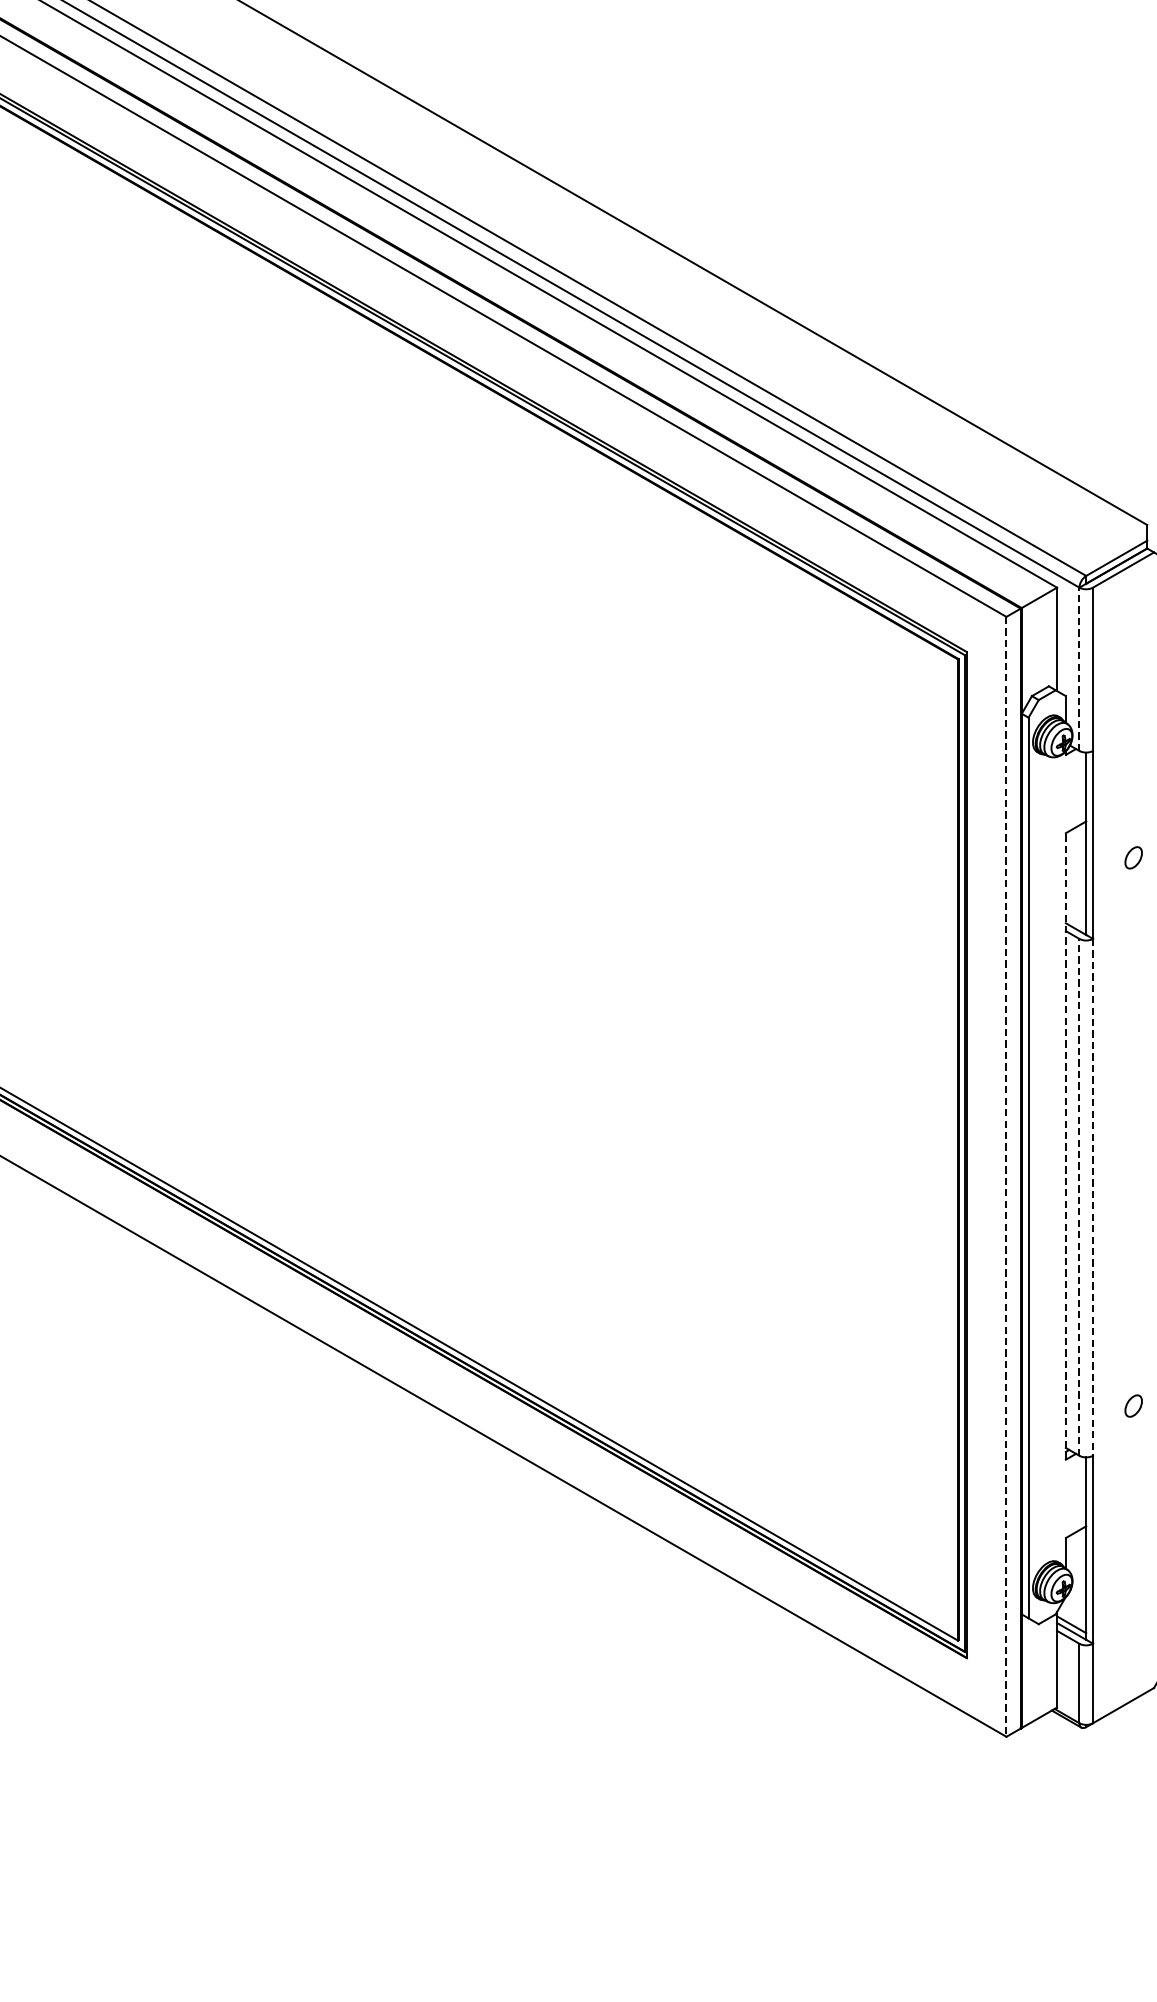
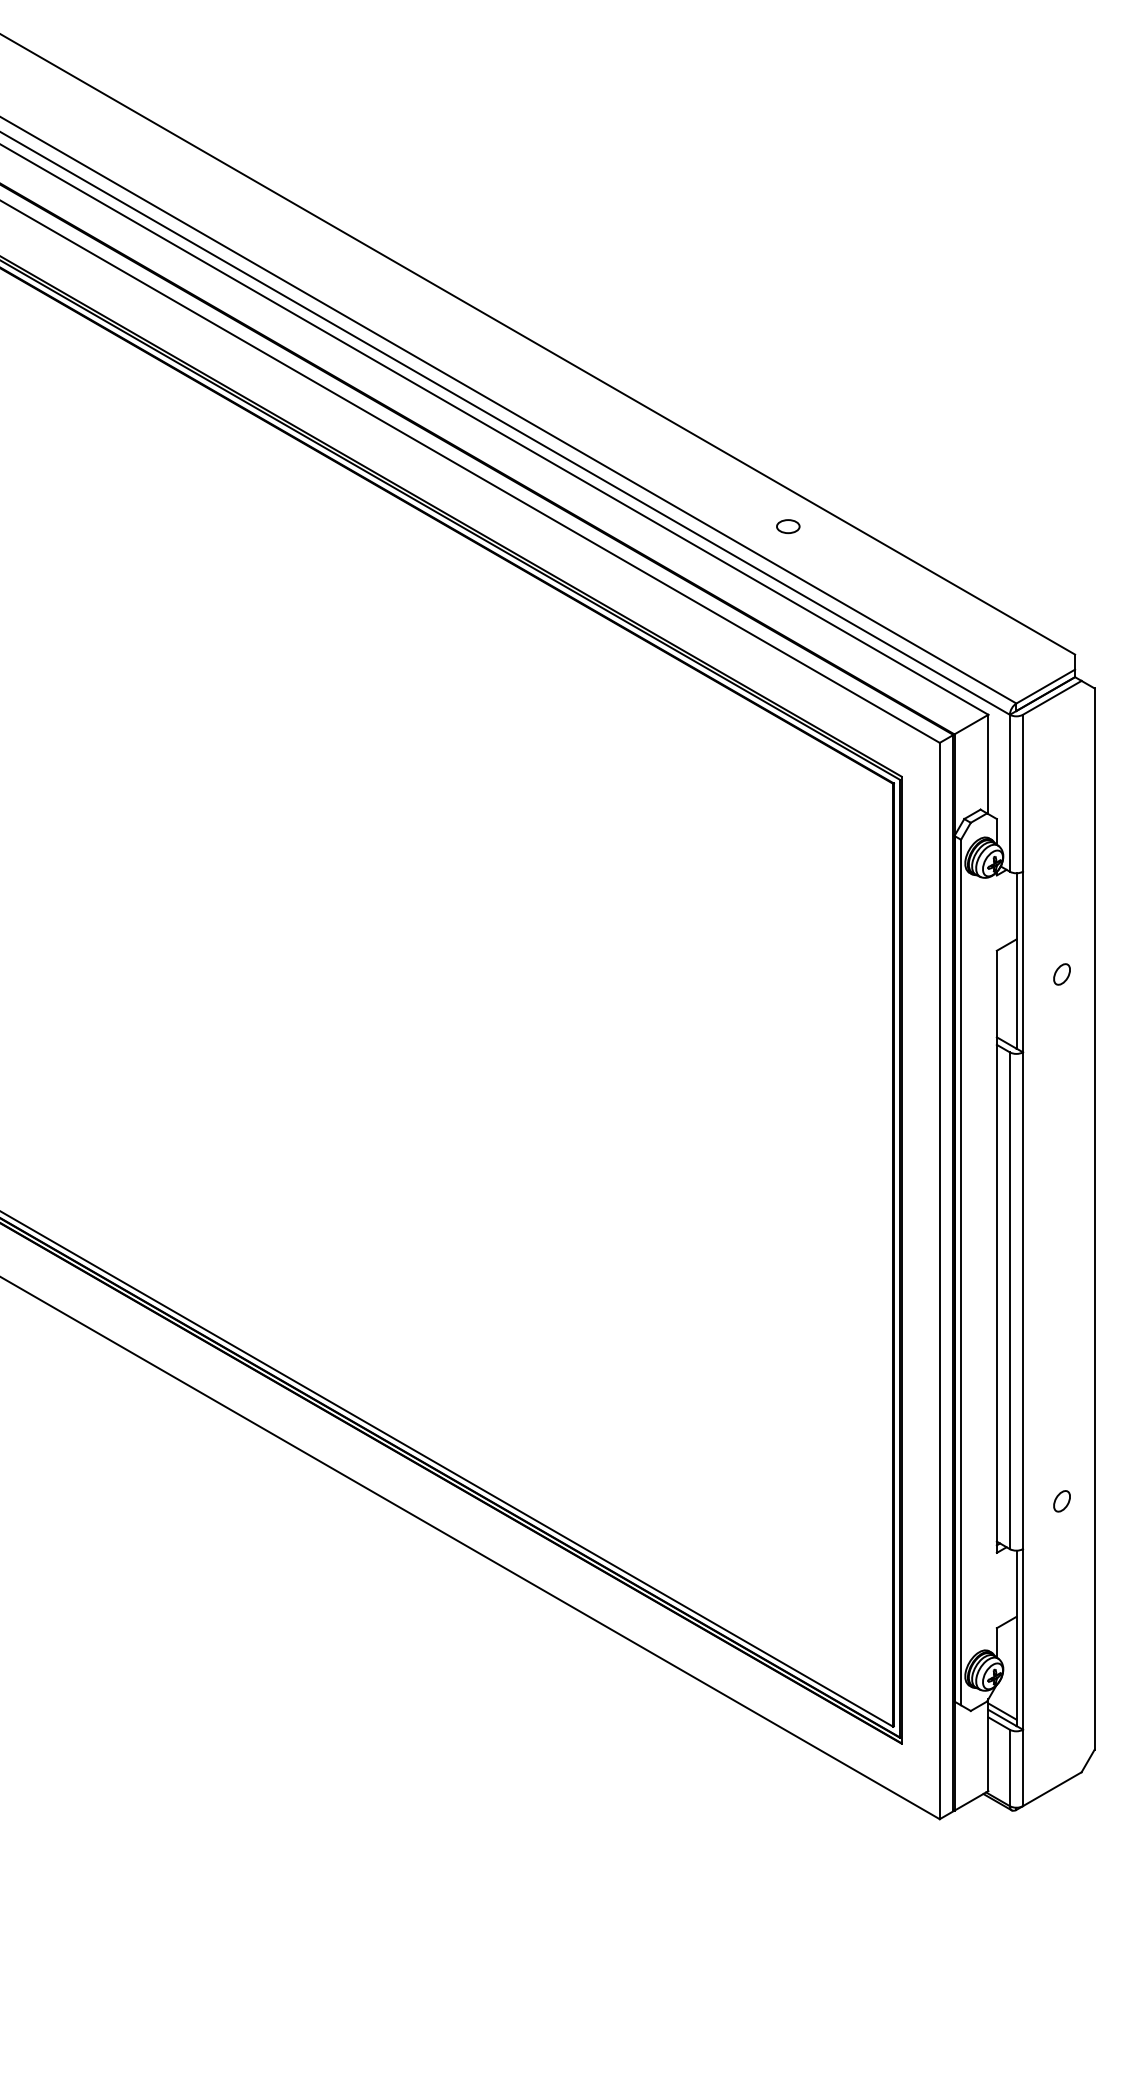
part: (849, 391) -> (788, 526), added
line: (1079, 668) -> (1009, 792), dashed -> solid
line: (1065, 1146) -> (996, 1251), dashed -> solid
line: (1006, 1177) -> (939, 1281), dashed -> solid
line: (1079, 1197) -> (1009, 1300), dashed -> solid
line: (1092, 1198) -> (1022, 1301), dashed -> solid

